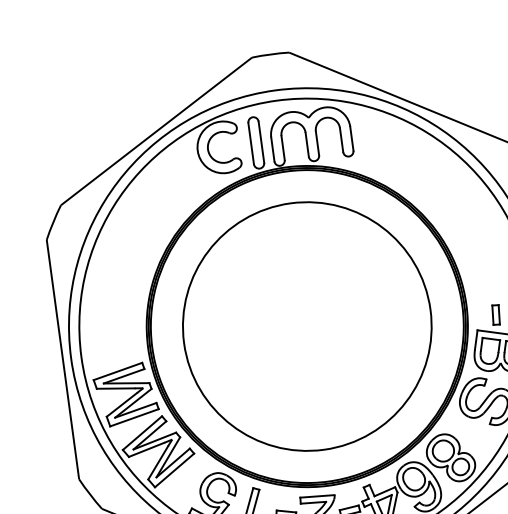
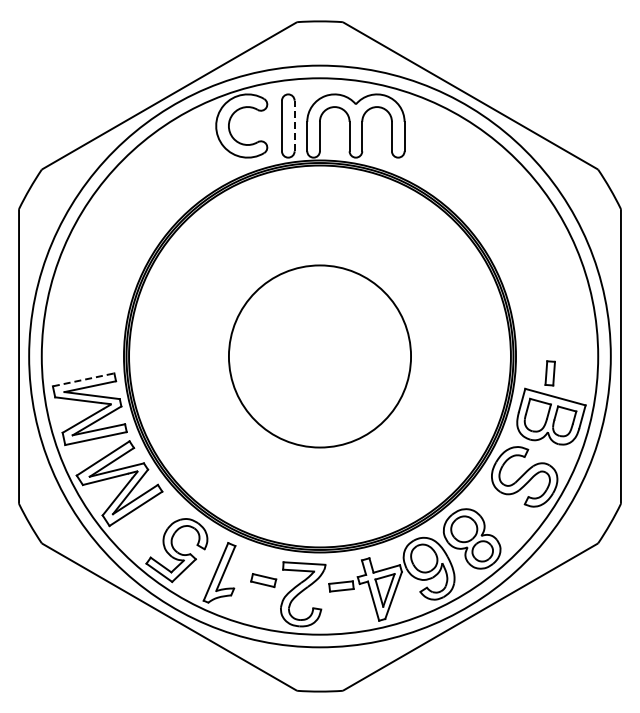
line: (261, 141) -> (294, 125), solid -> dashed
circle: (306, 326) -> (319, 356), size x0.6
line: (118, 371) -> (84, 379), solid -> dashed

